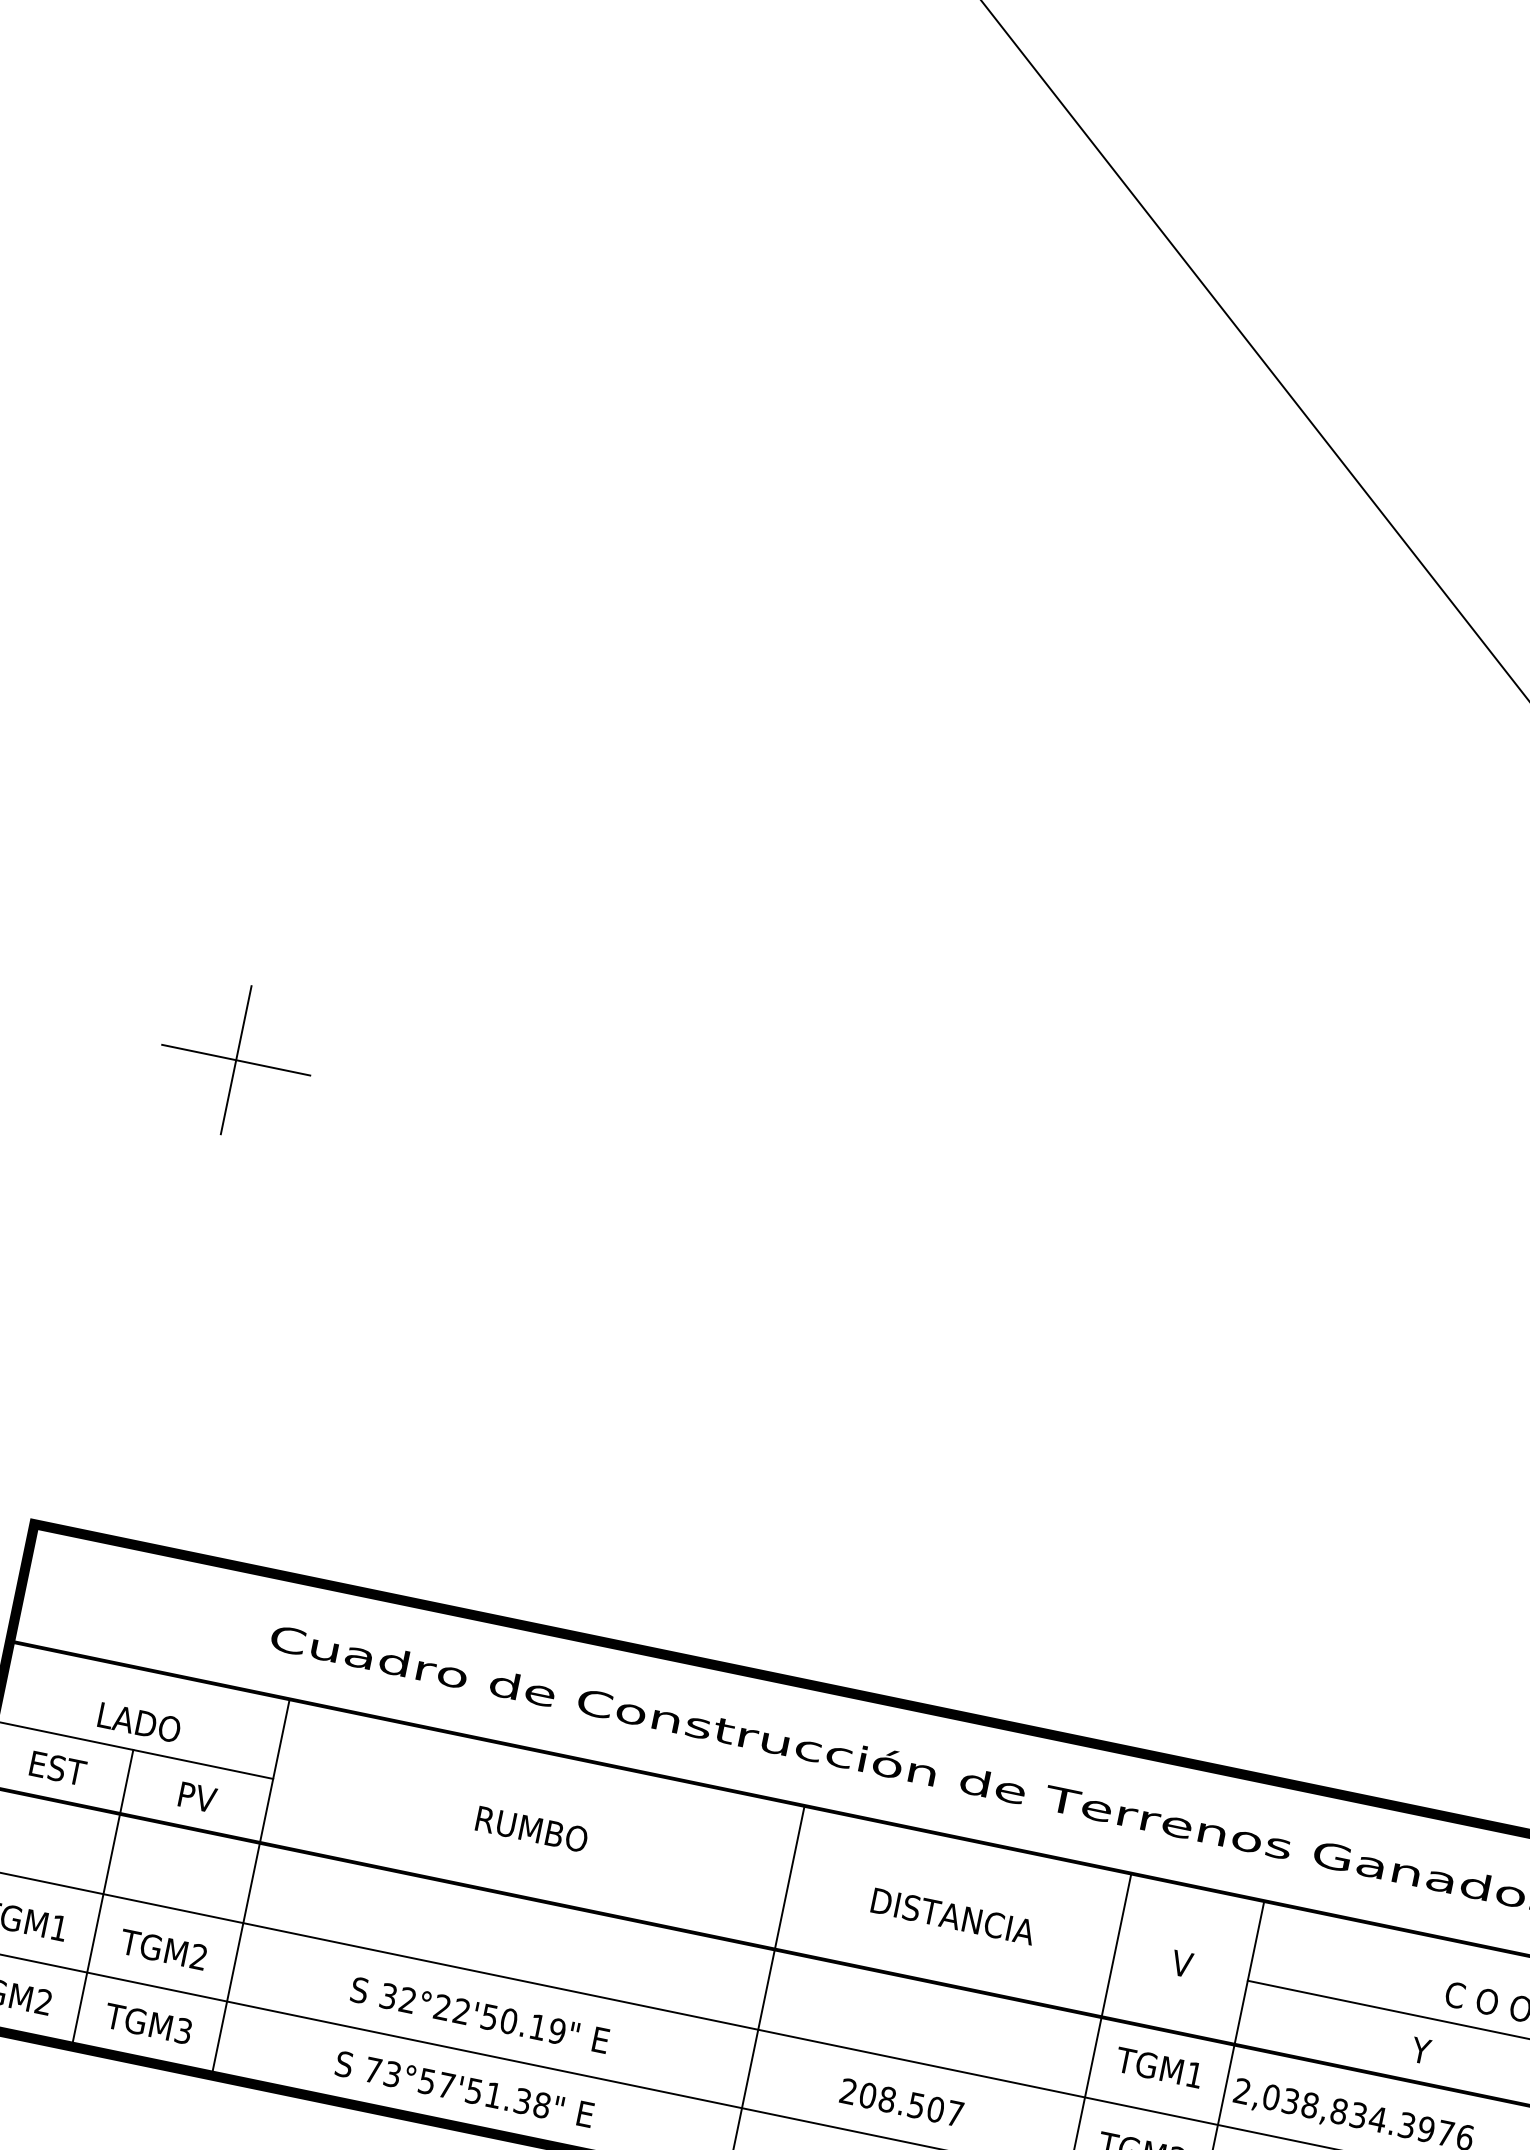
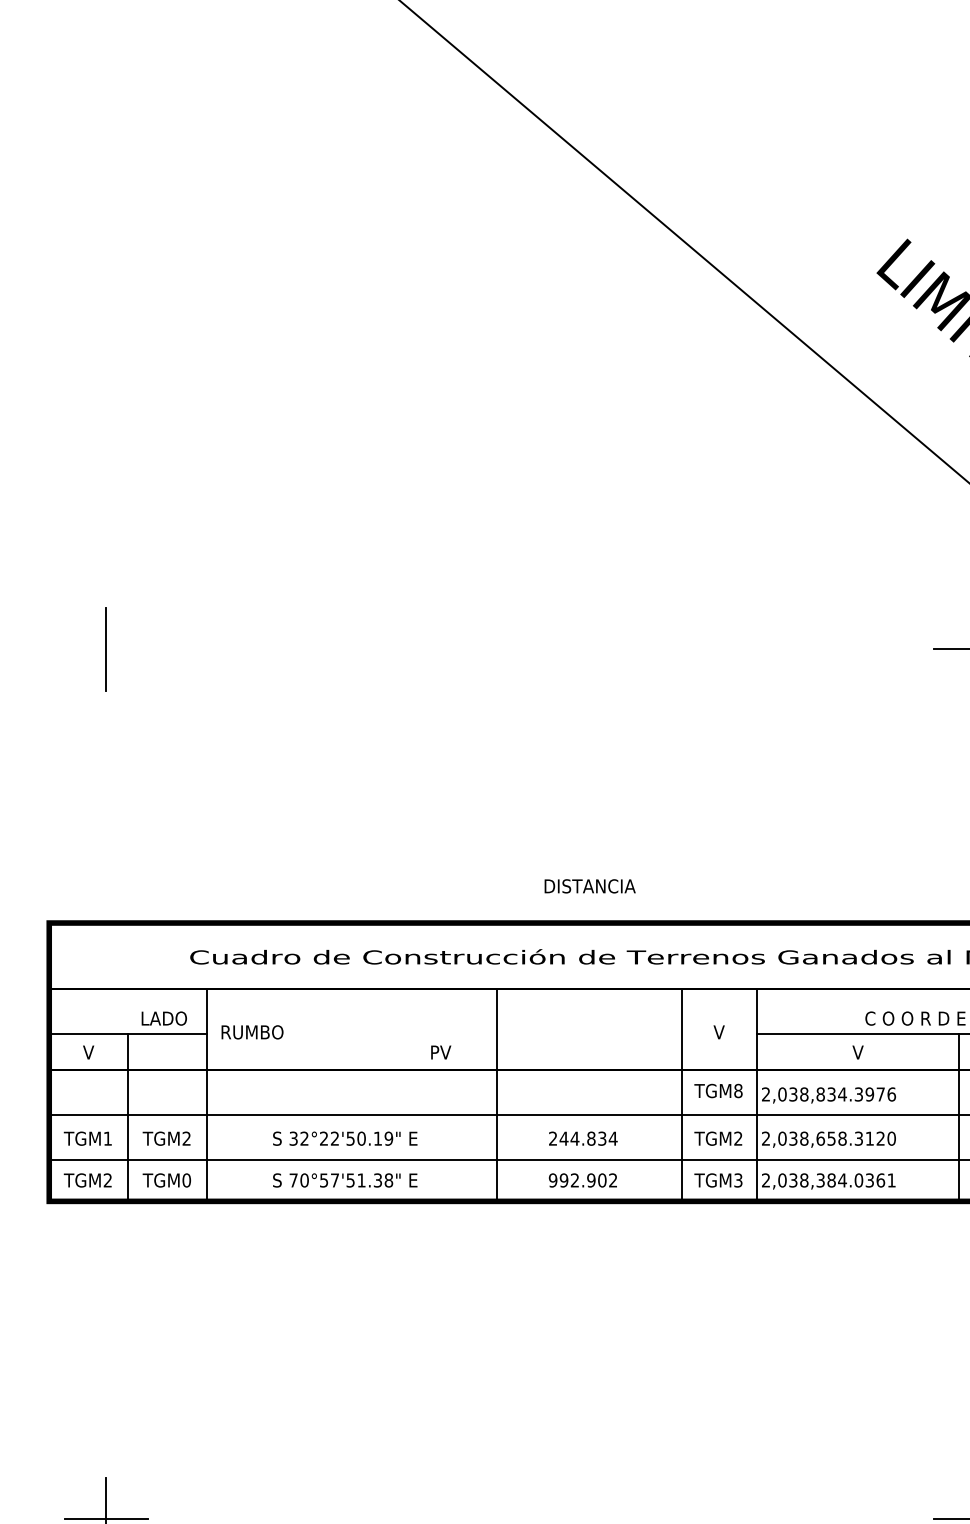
line: (236, 1060) -> (106, 649), removed
text: (138, 1722) -> (163, 1018), moved
text: (58, 1768) -> (89, 1052), EST -> V
text: (198, 1797) -> (441, 1052), moved
text: (531, 1829) -> (252, 1032), moved
text: (952, 1916) -> (589, 886), moved
text: (183, 2031) -> (186, 1180), TGM3 -> TGM0
text: (1419, 2050) -> (857, 1052), Y -> V
text: (392, 2074) -> (304, 1180), 73°57'51.38" -> 70°57'51.38"
text: (1194, 2074) -> (738, 1090), TGM1 -> TGM8
text: (911, 2104) -> (588, 1138), 208.507 -> 244.834

